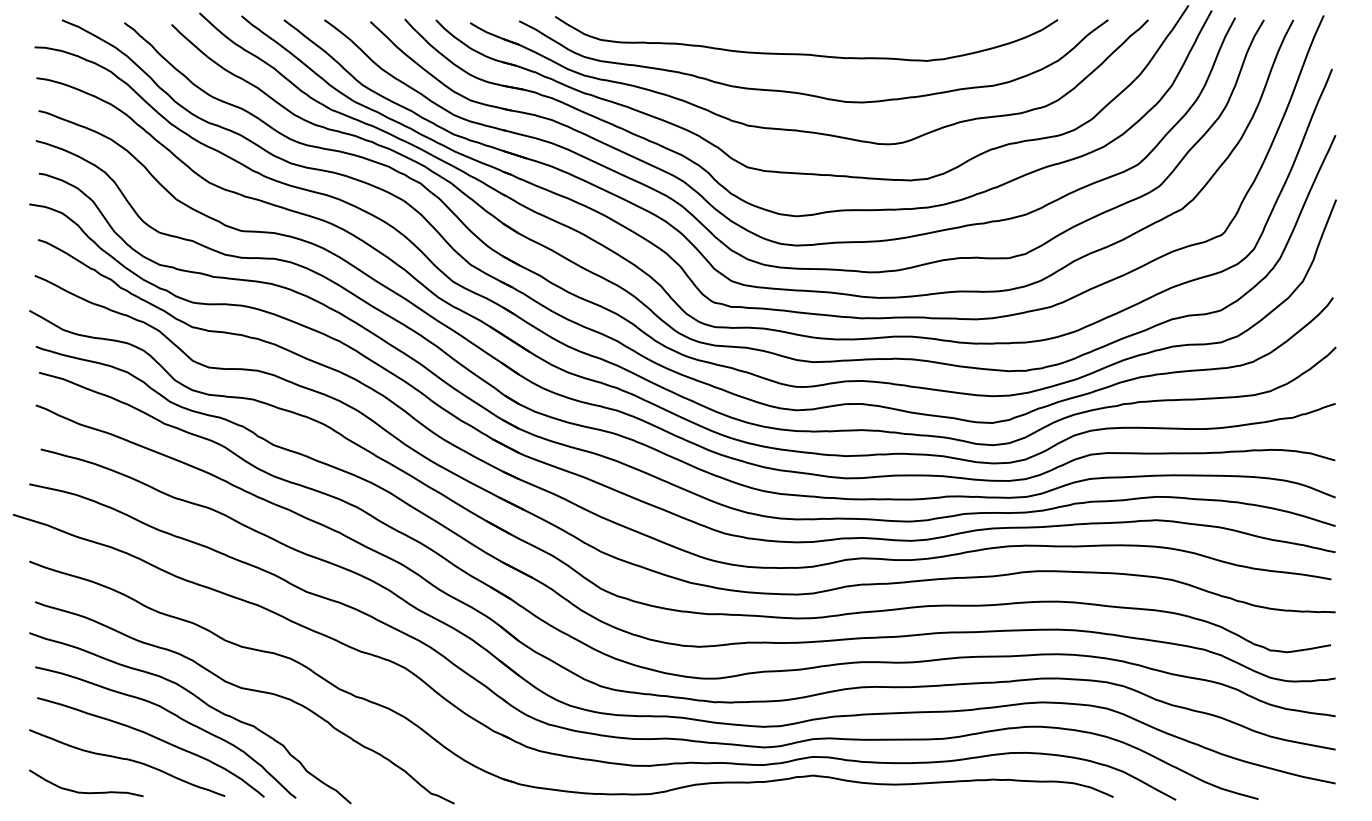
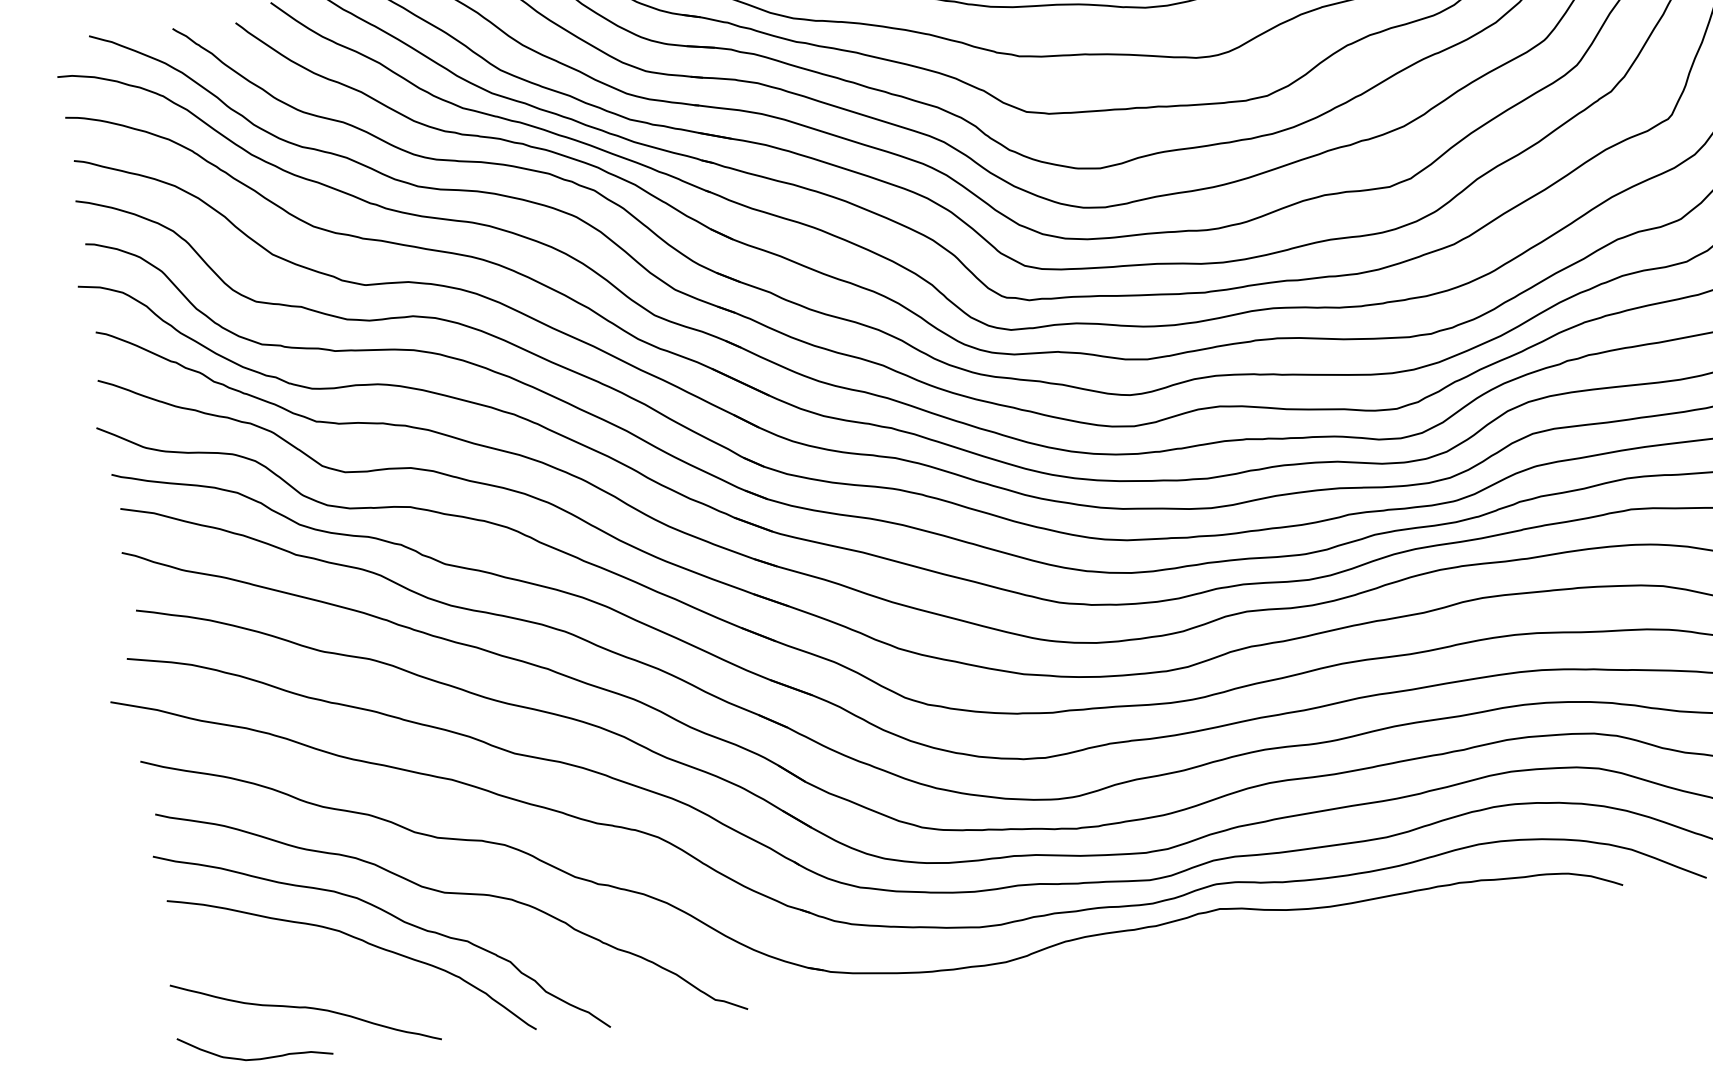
curve: (152, 737) -> (334, 973), removed

